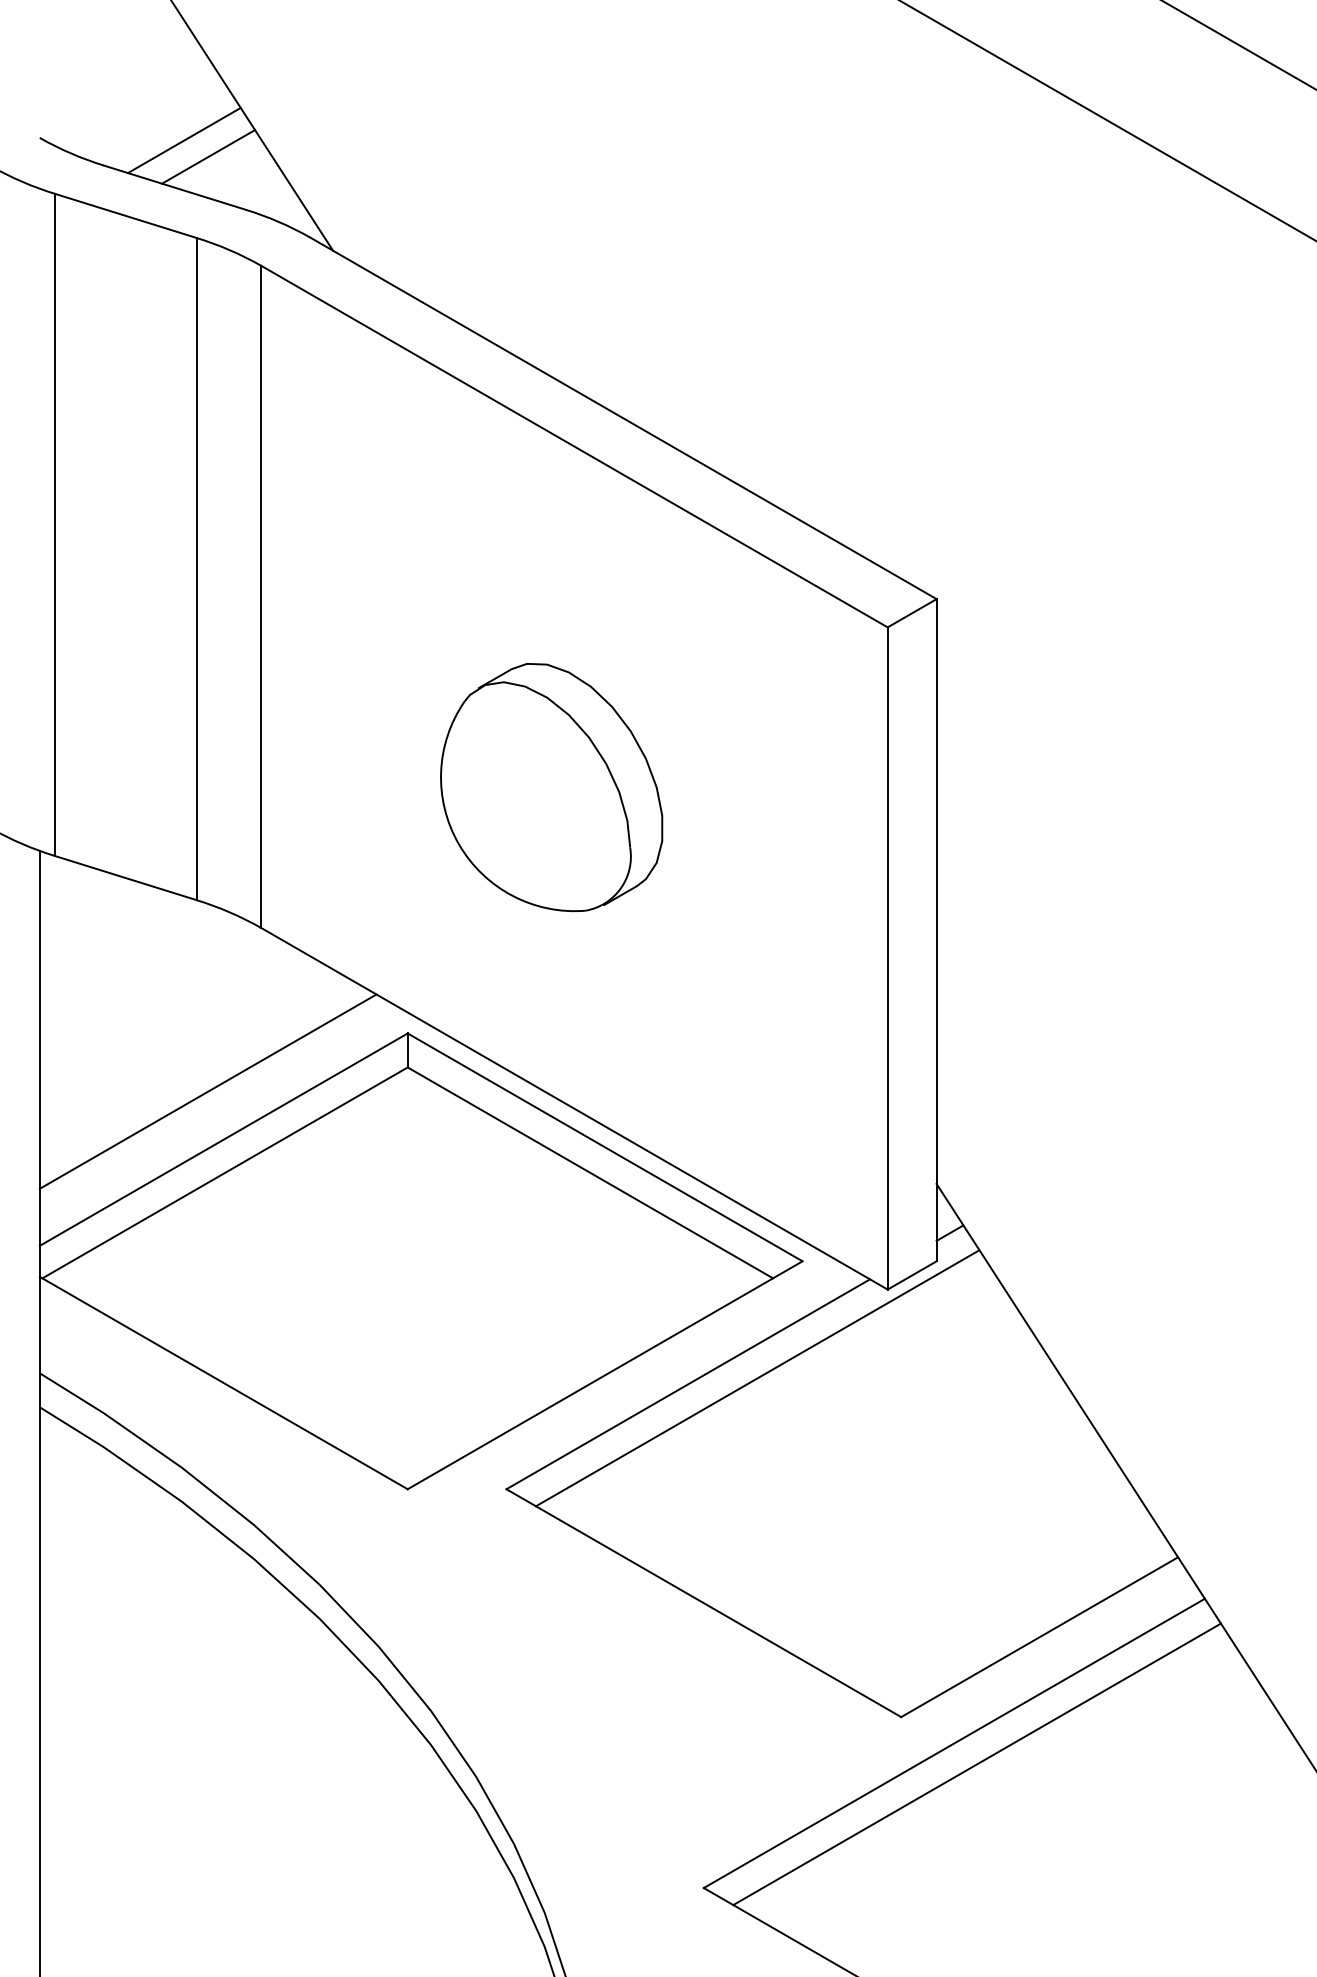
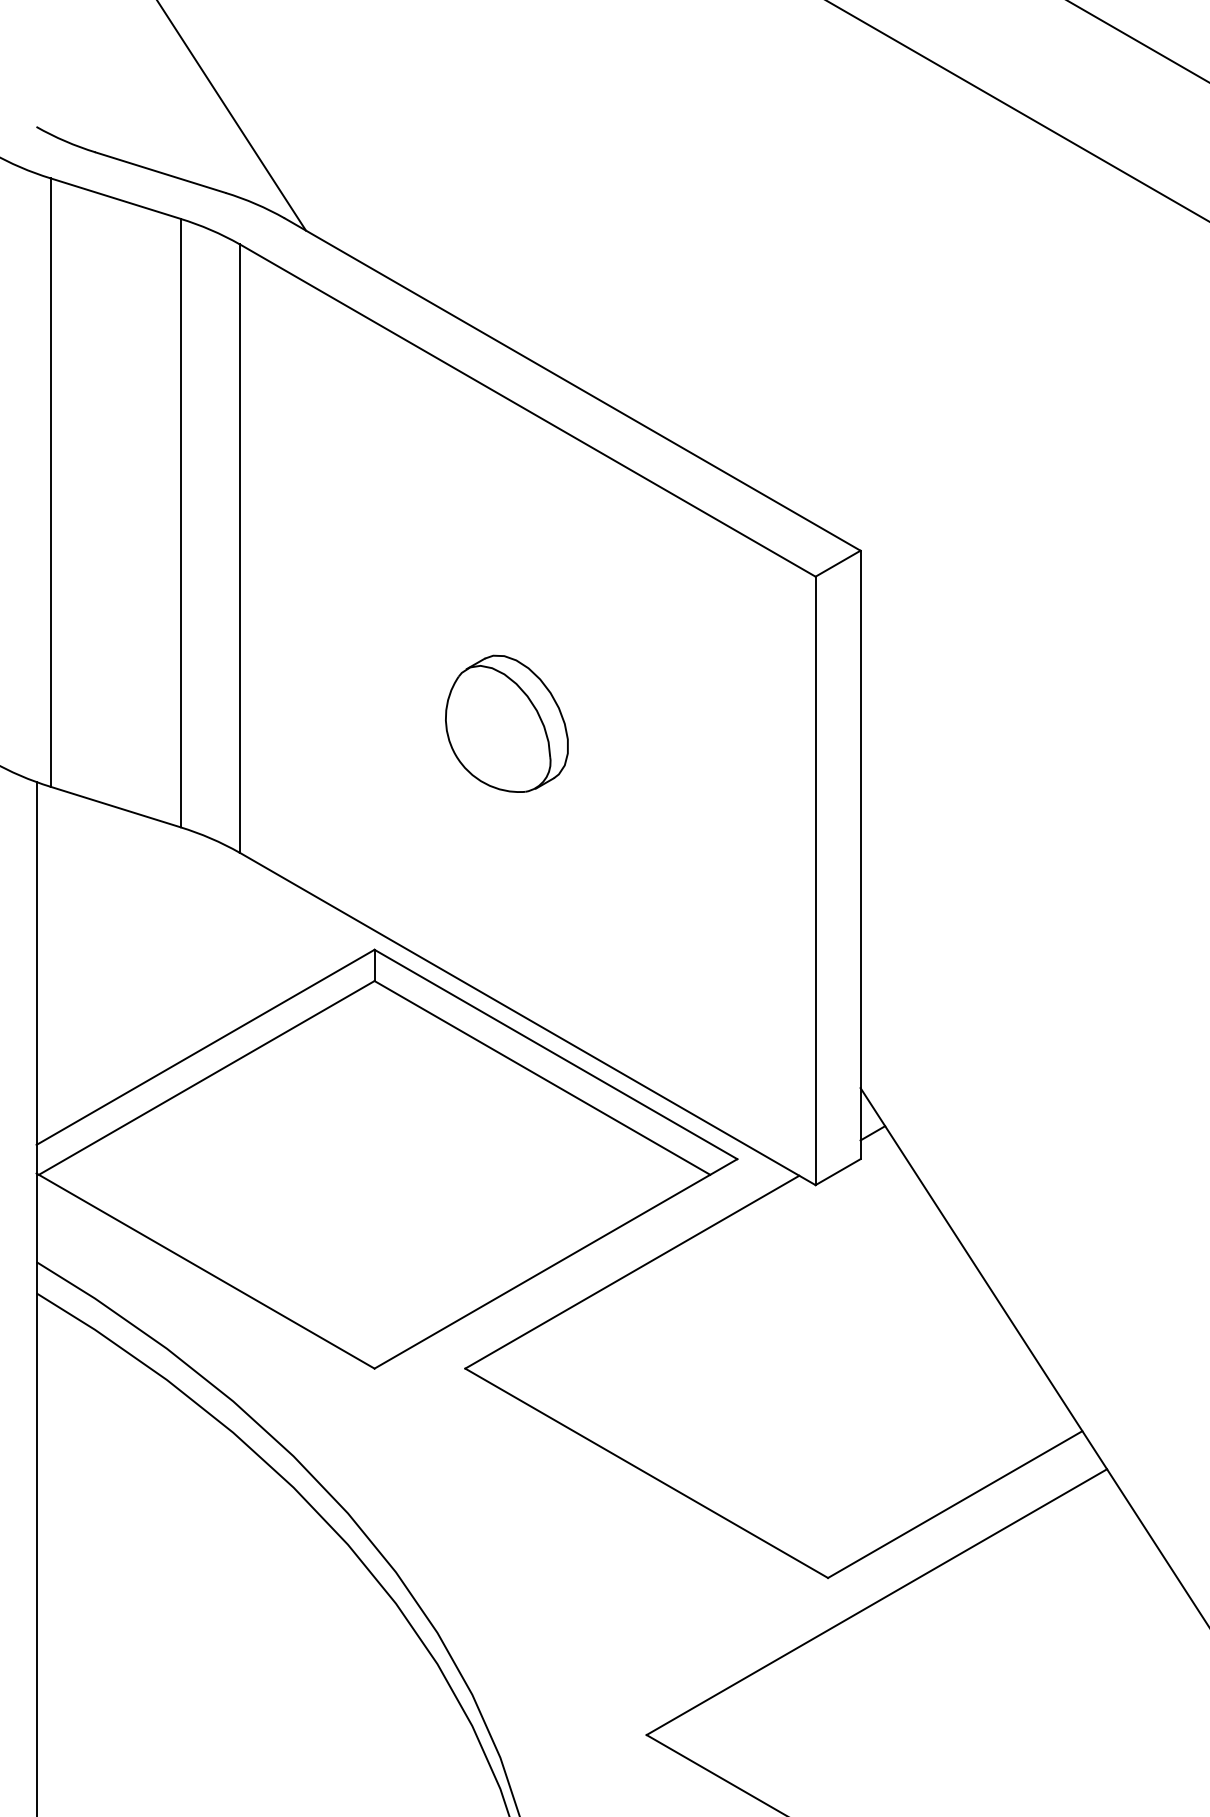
line: (184, 140) -> (169, 129), removed
line: (208, 155) -> (191, 143), removed
part: (551, 787) -> (506, 723), size x0.6
line: (207, 1091) -> (190, 1003), removed
line: (756, 1378) -> (695, 1266), removed
line: (976, 1764) -> (897, 1621), removed

